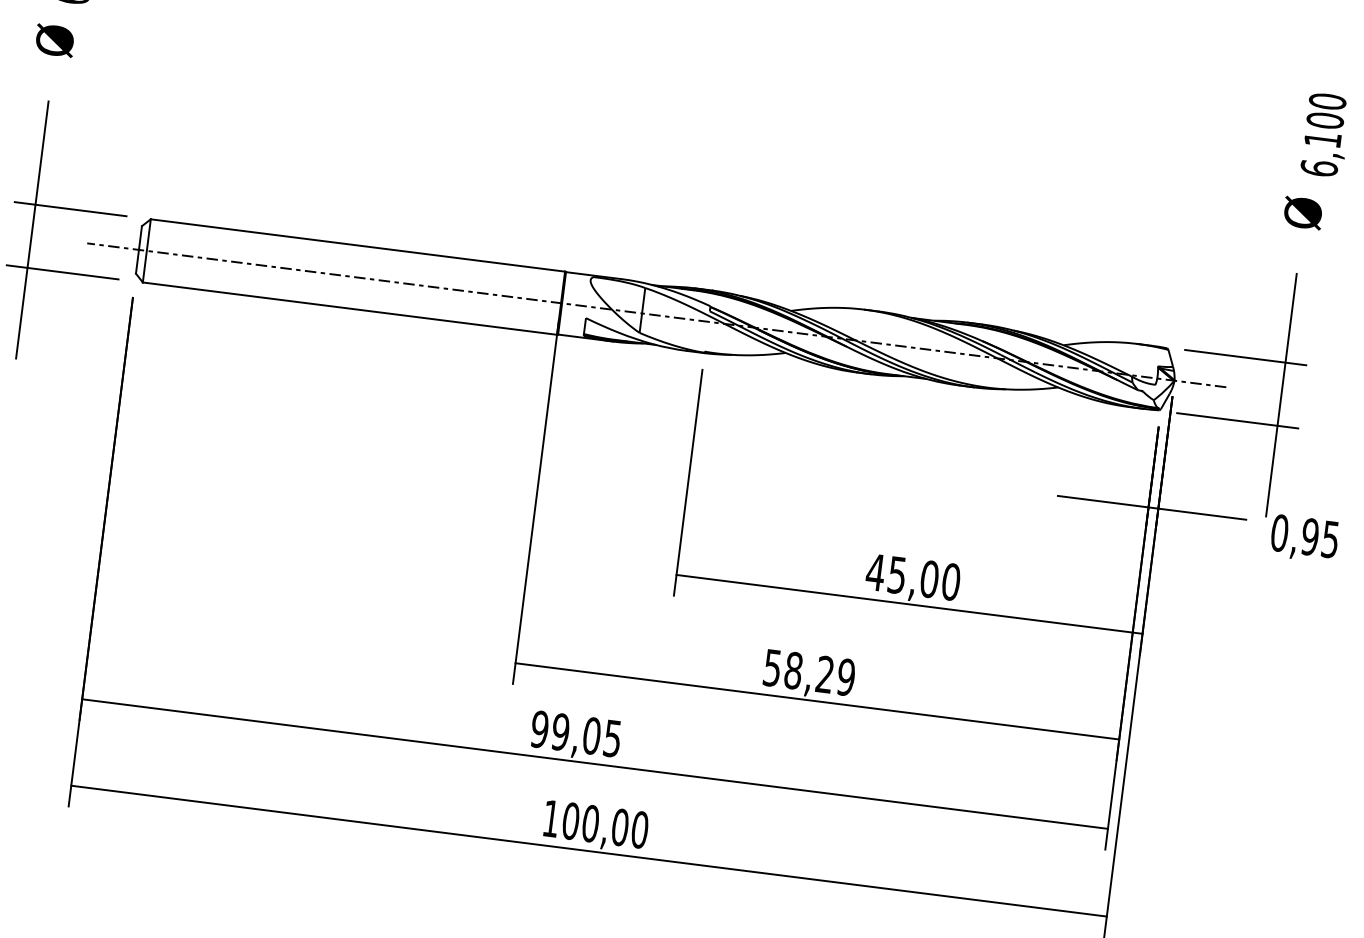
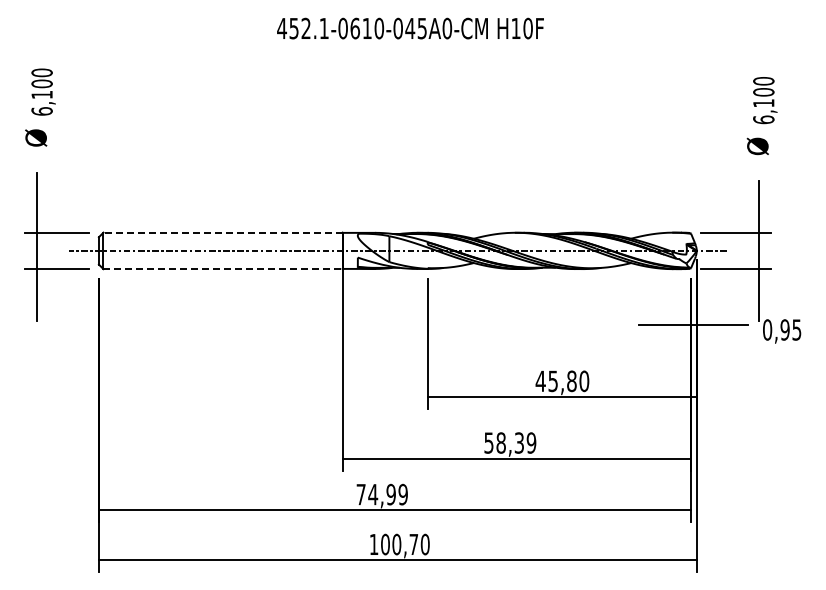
line: (358, 245) -> (223, 232), solid -> dashed
line: (350, 309) -> (223, 269), solid -> dashed
text: (928, 579) -> (571, 381), 45,00 -> 45,80
text: (823, 673) -> (518, 442), 58,29 -> 58,39
text: (575, 733) -> (381, 494), 99,05 -> 74,99
text: (619, 827) -> (413, 544), 100,00 -> 100,70

